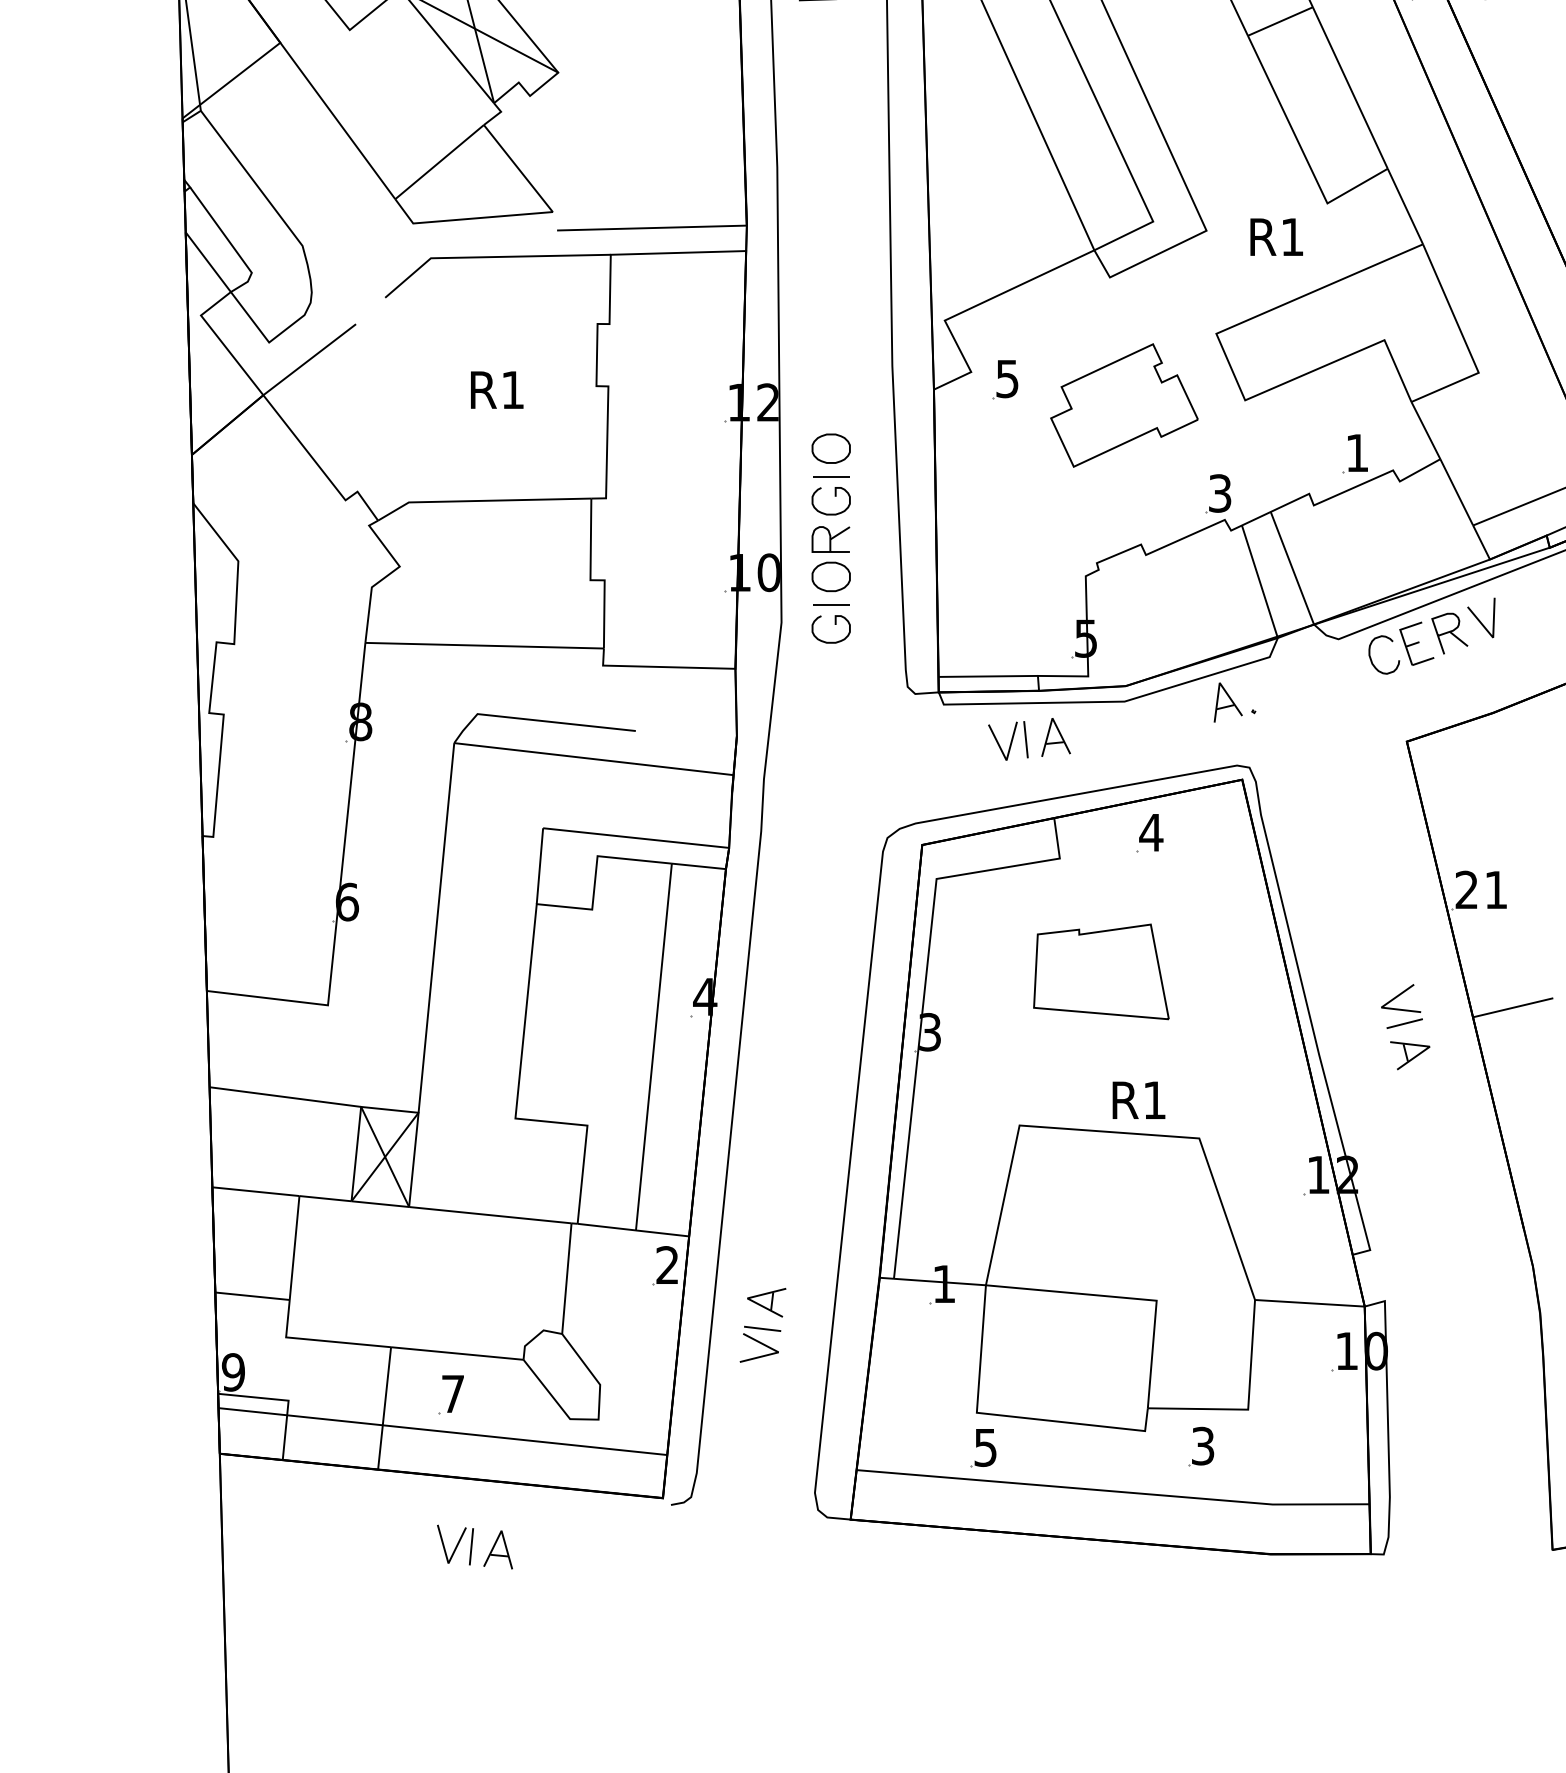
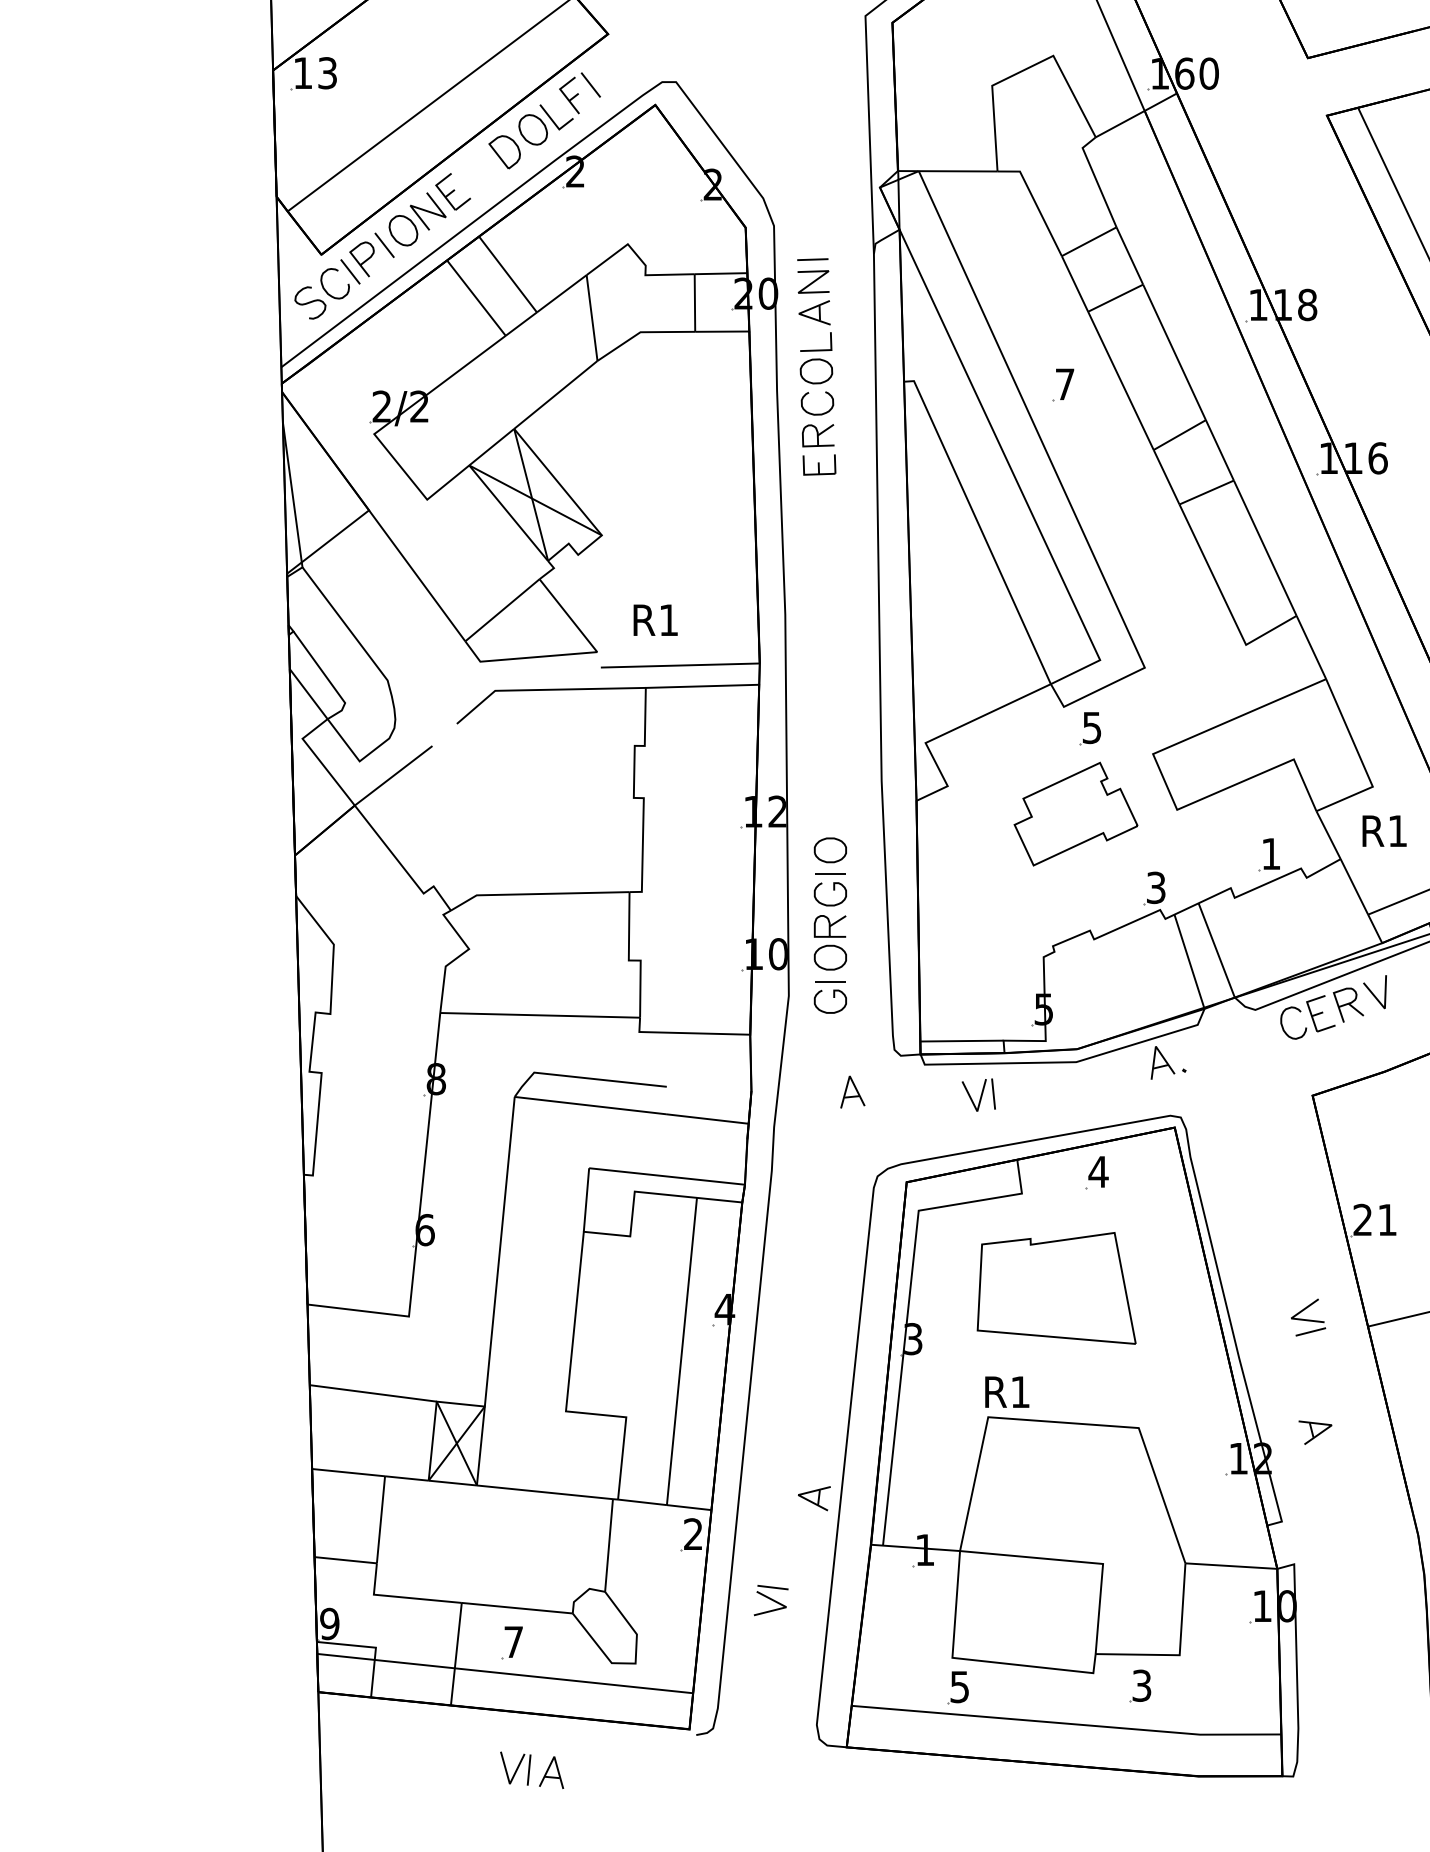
text: (1276, 236) -> (1384, 830), moved
part: (1005, 379) -> (1090, 728), moved
text: (496, 389) -> (655, 619), moved
part: (1055, 736) -> (852, 1091), moved
part: (1101, 971) -> (1056, 1288), size x1.4
part: (1410, 1055) -> (1315, 1432), moved
text: (1139, 1099) -> (1007, 1391), moved
part: (766, 1302) -> (814, 1498), moved

